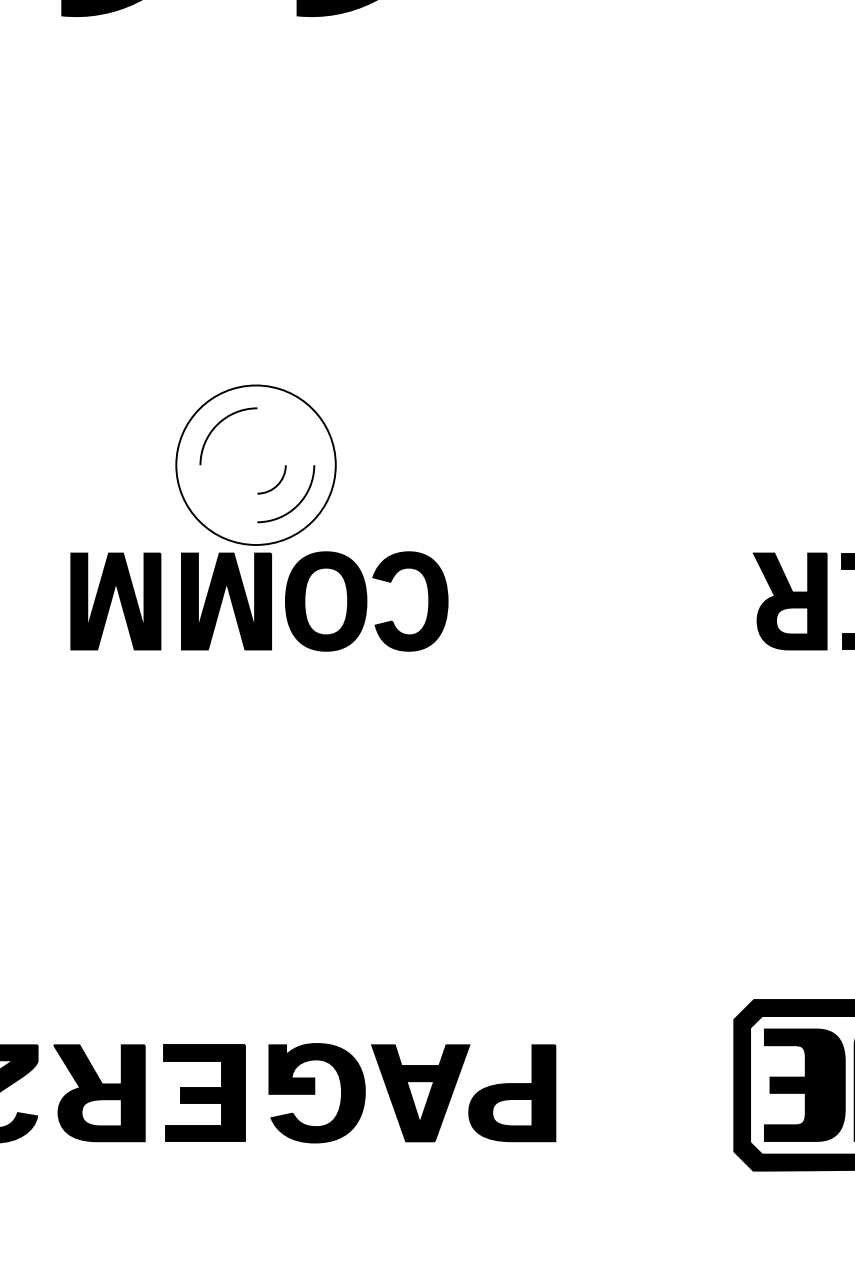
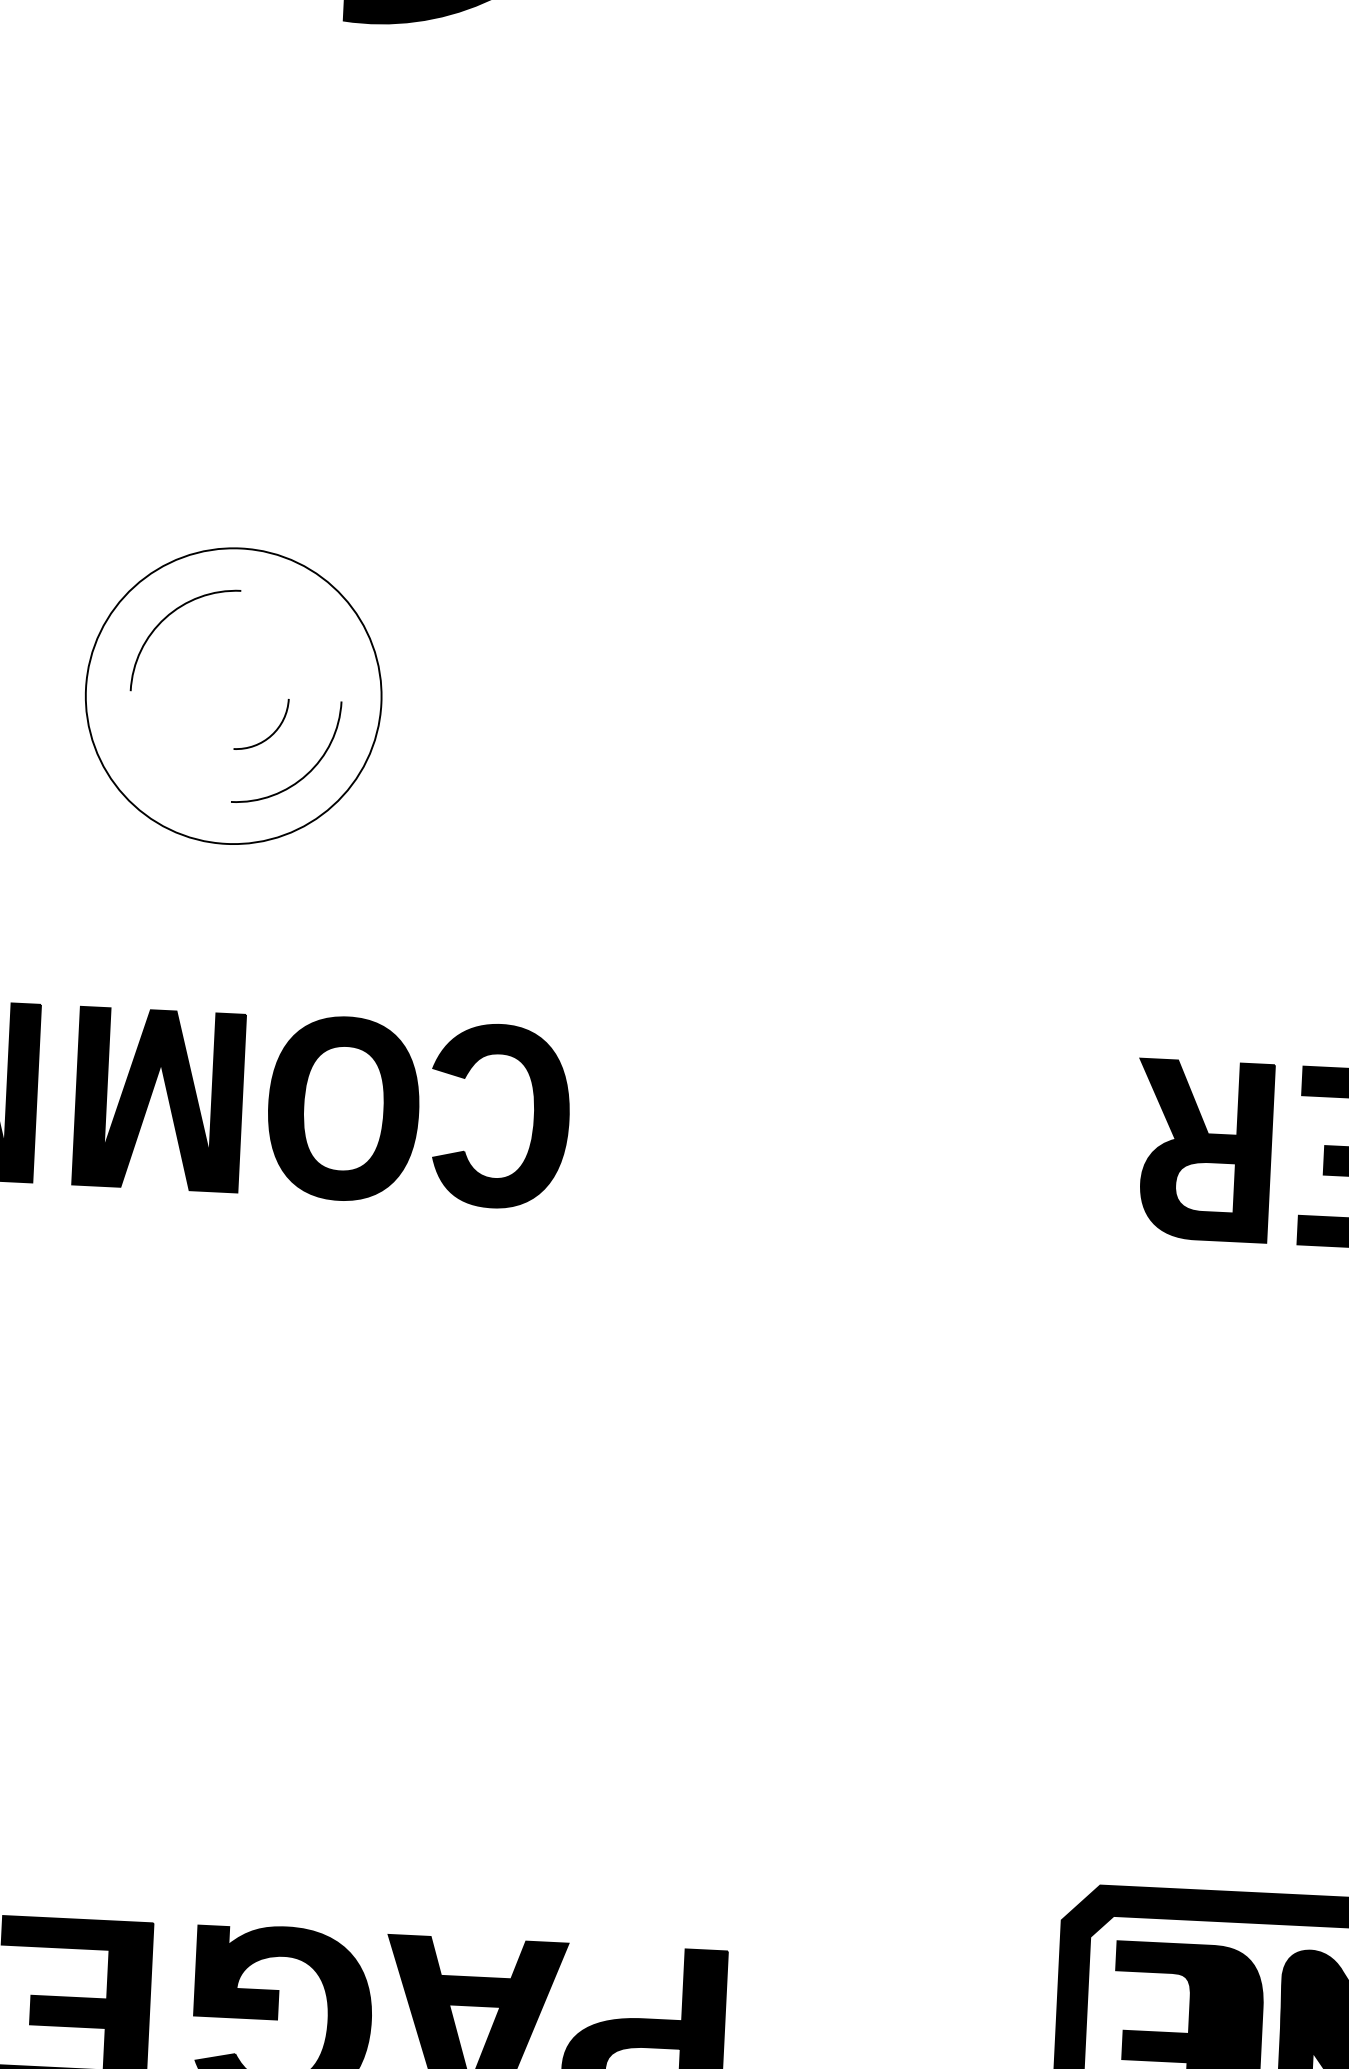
part: (255, 464) -> (232, 694), moved

